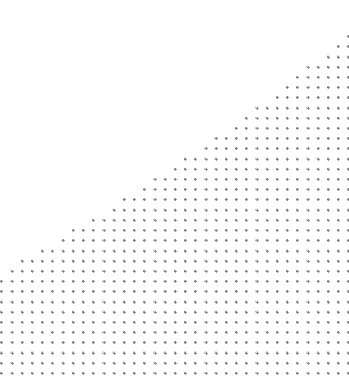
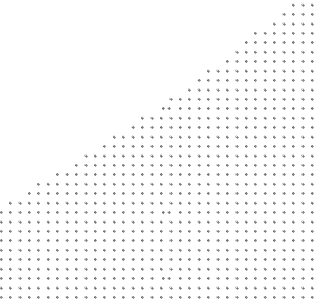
part: (210, 148) -> (165, 108), size x0.6
part: (210, 261) -> (165, 212), size x0.6
part: (210, 332) -> (165, 278), size x0.6

